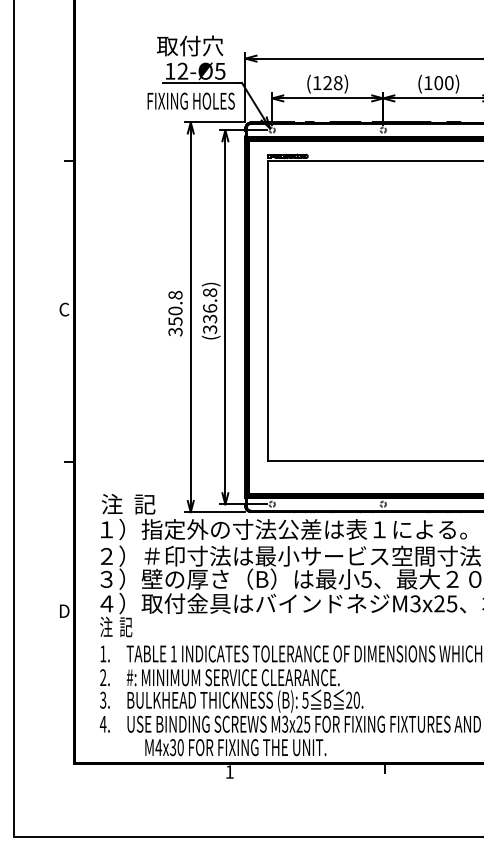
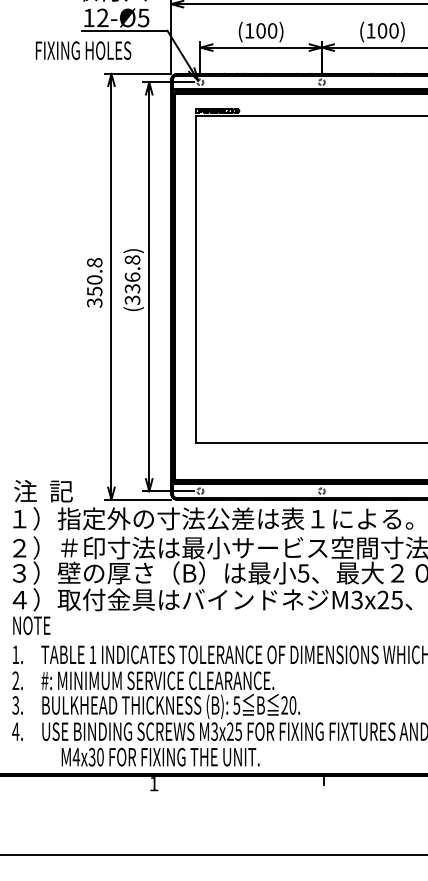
text: (332, 83) -> (266, 31), (128) -> (100)
text: (190, 100) -> (82, 49), moved
text: (117, 626) -> (31, 624), 注  記 -> NOTE

